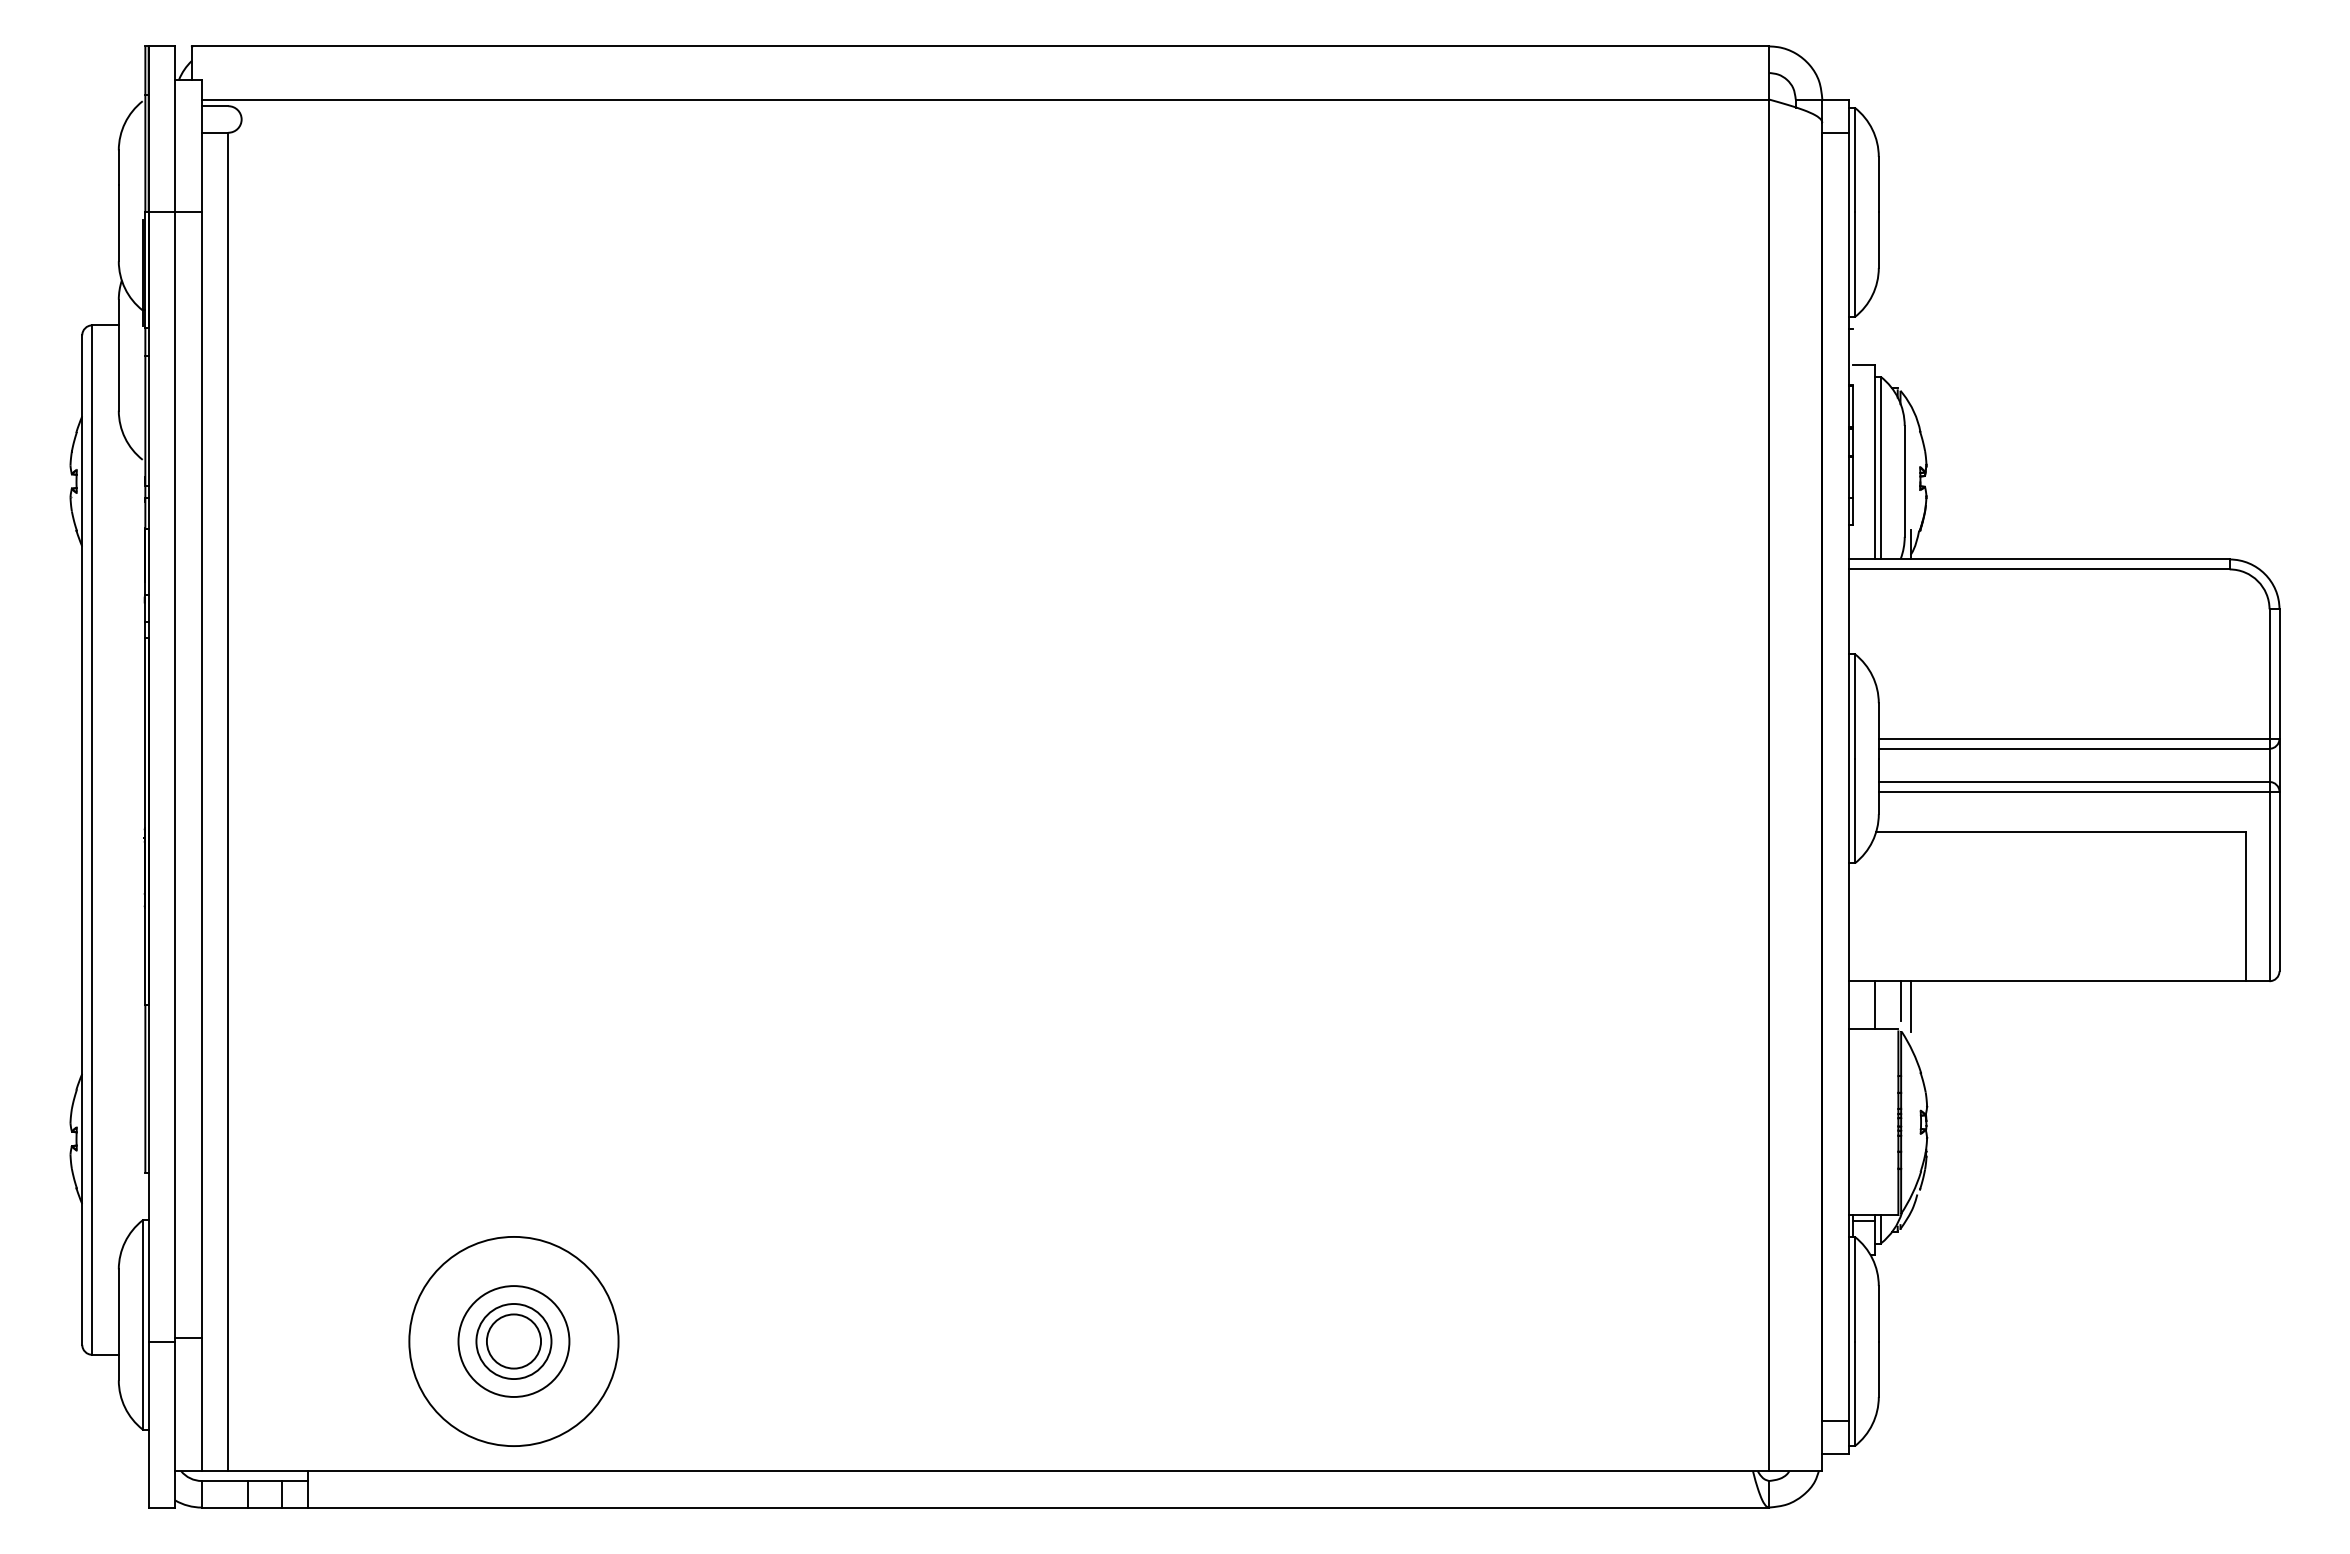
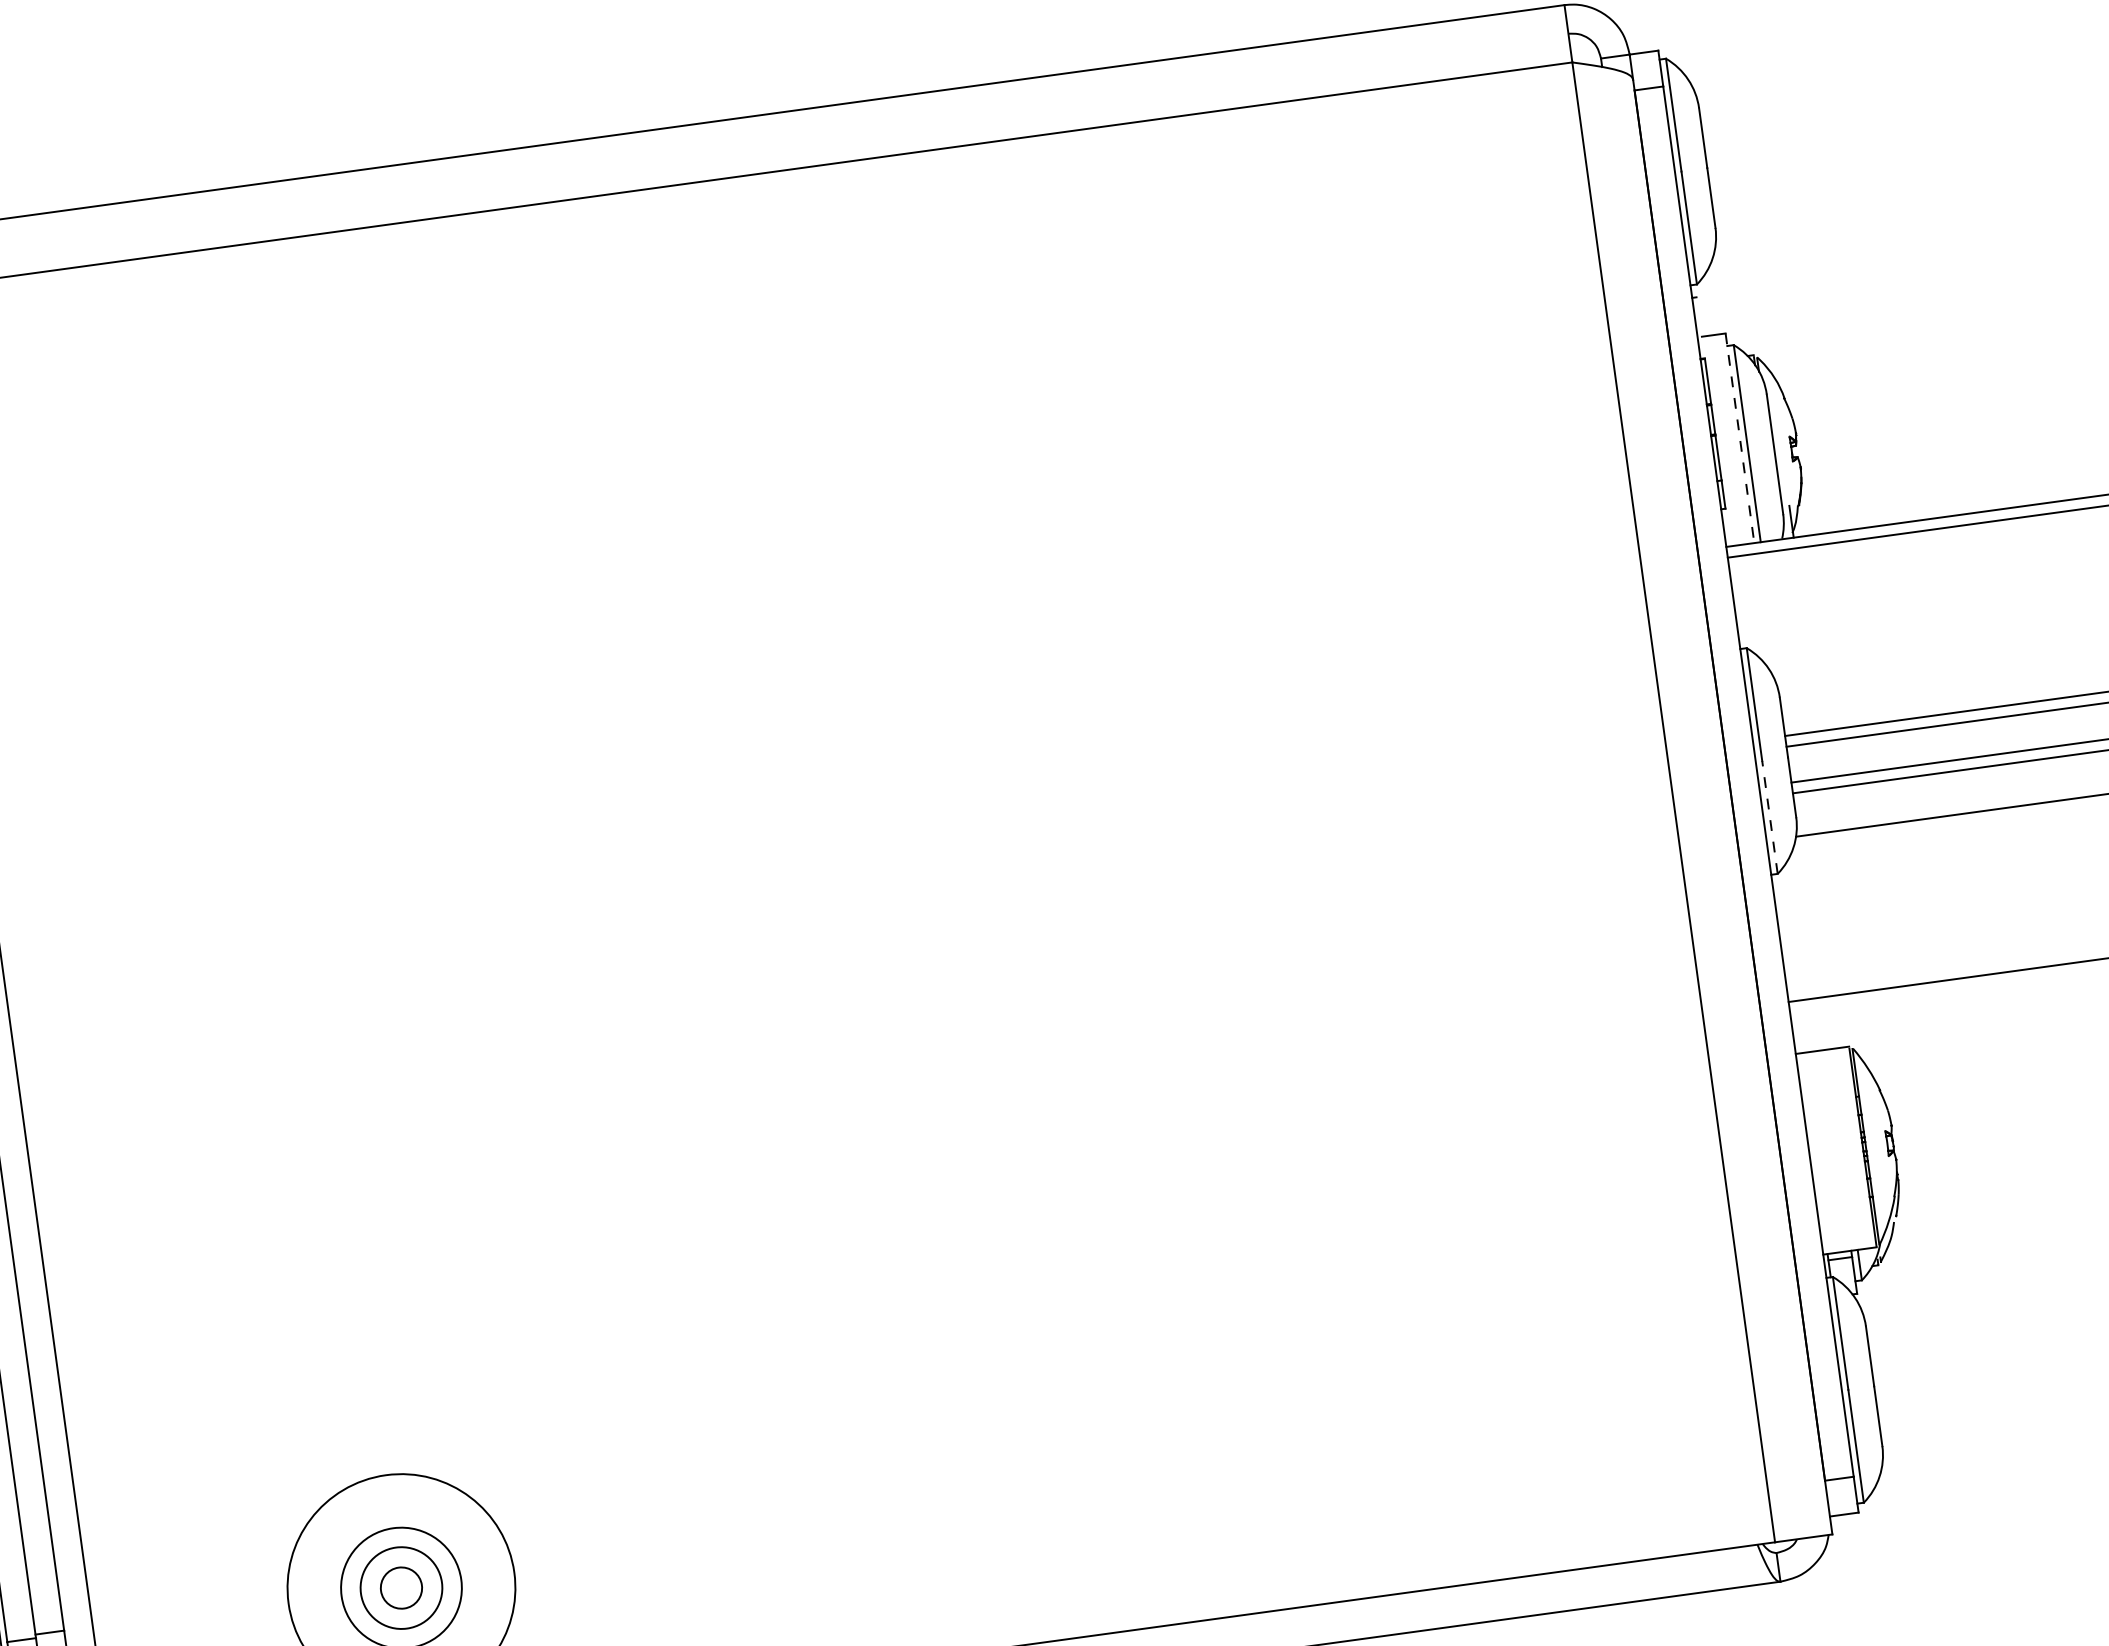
line: (1874, 462) -> (1739, 438), solid -> dashed
line: (1854, 810) -> (1769, 816), solid -> dashed
line: (1901, 1001) -> (1848, 1016), removed
line: (1874, 1005) -> (1819, 1024), removed
line: (1911, 1006) -> (1859, 1020), removed
circle: (513, 1341) -> (400, 1588), size x0.7

